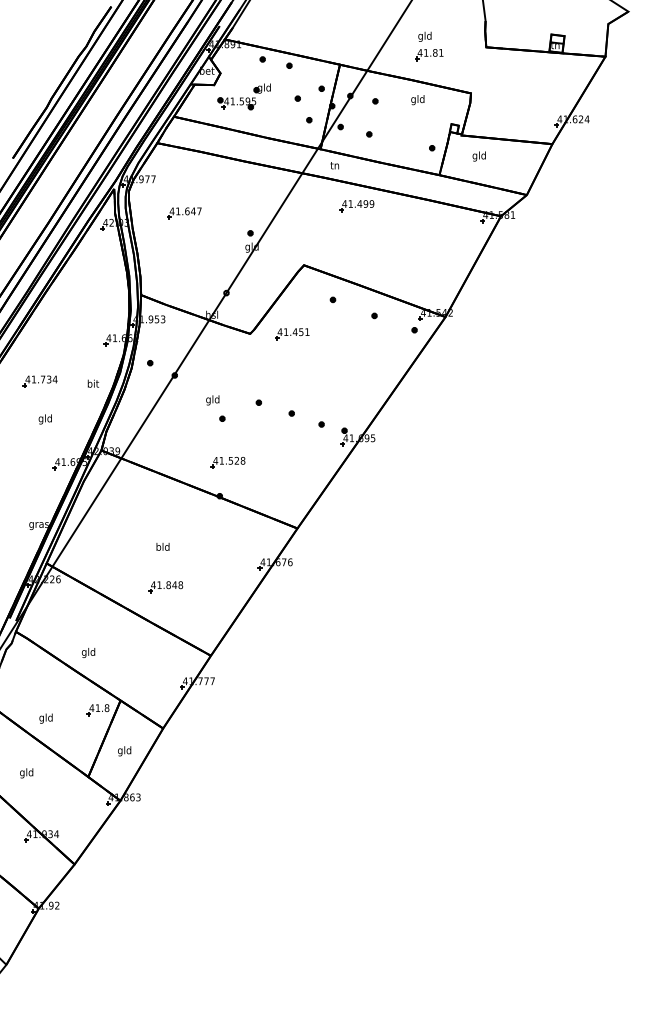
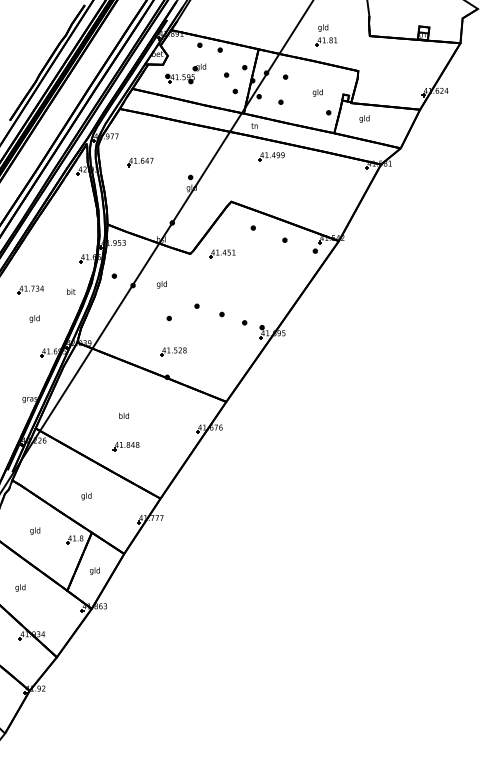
text: (417, 100) -> (317, 93), moved
text: (212, 400) -> (161, 284), moved
text: (88, 652) -> (86, 496), moved
text: (45, 718) -> (34, 531), moved

